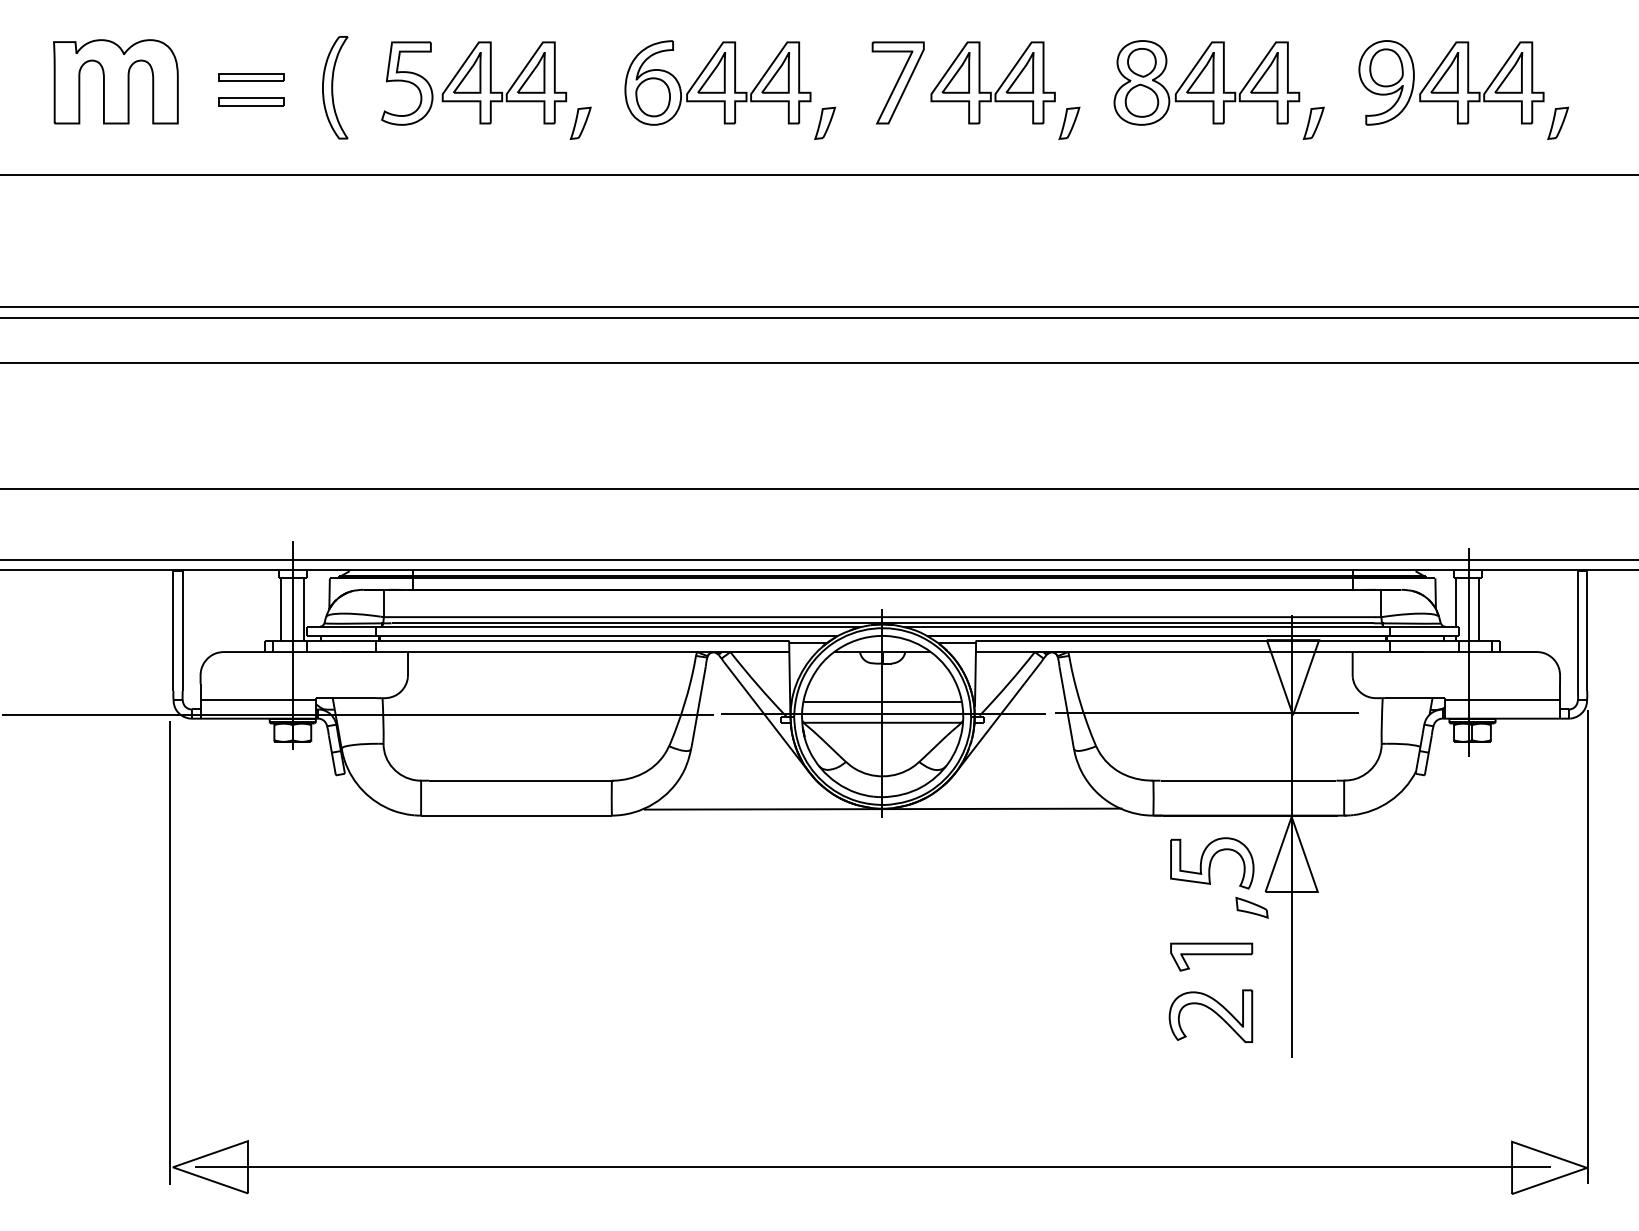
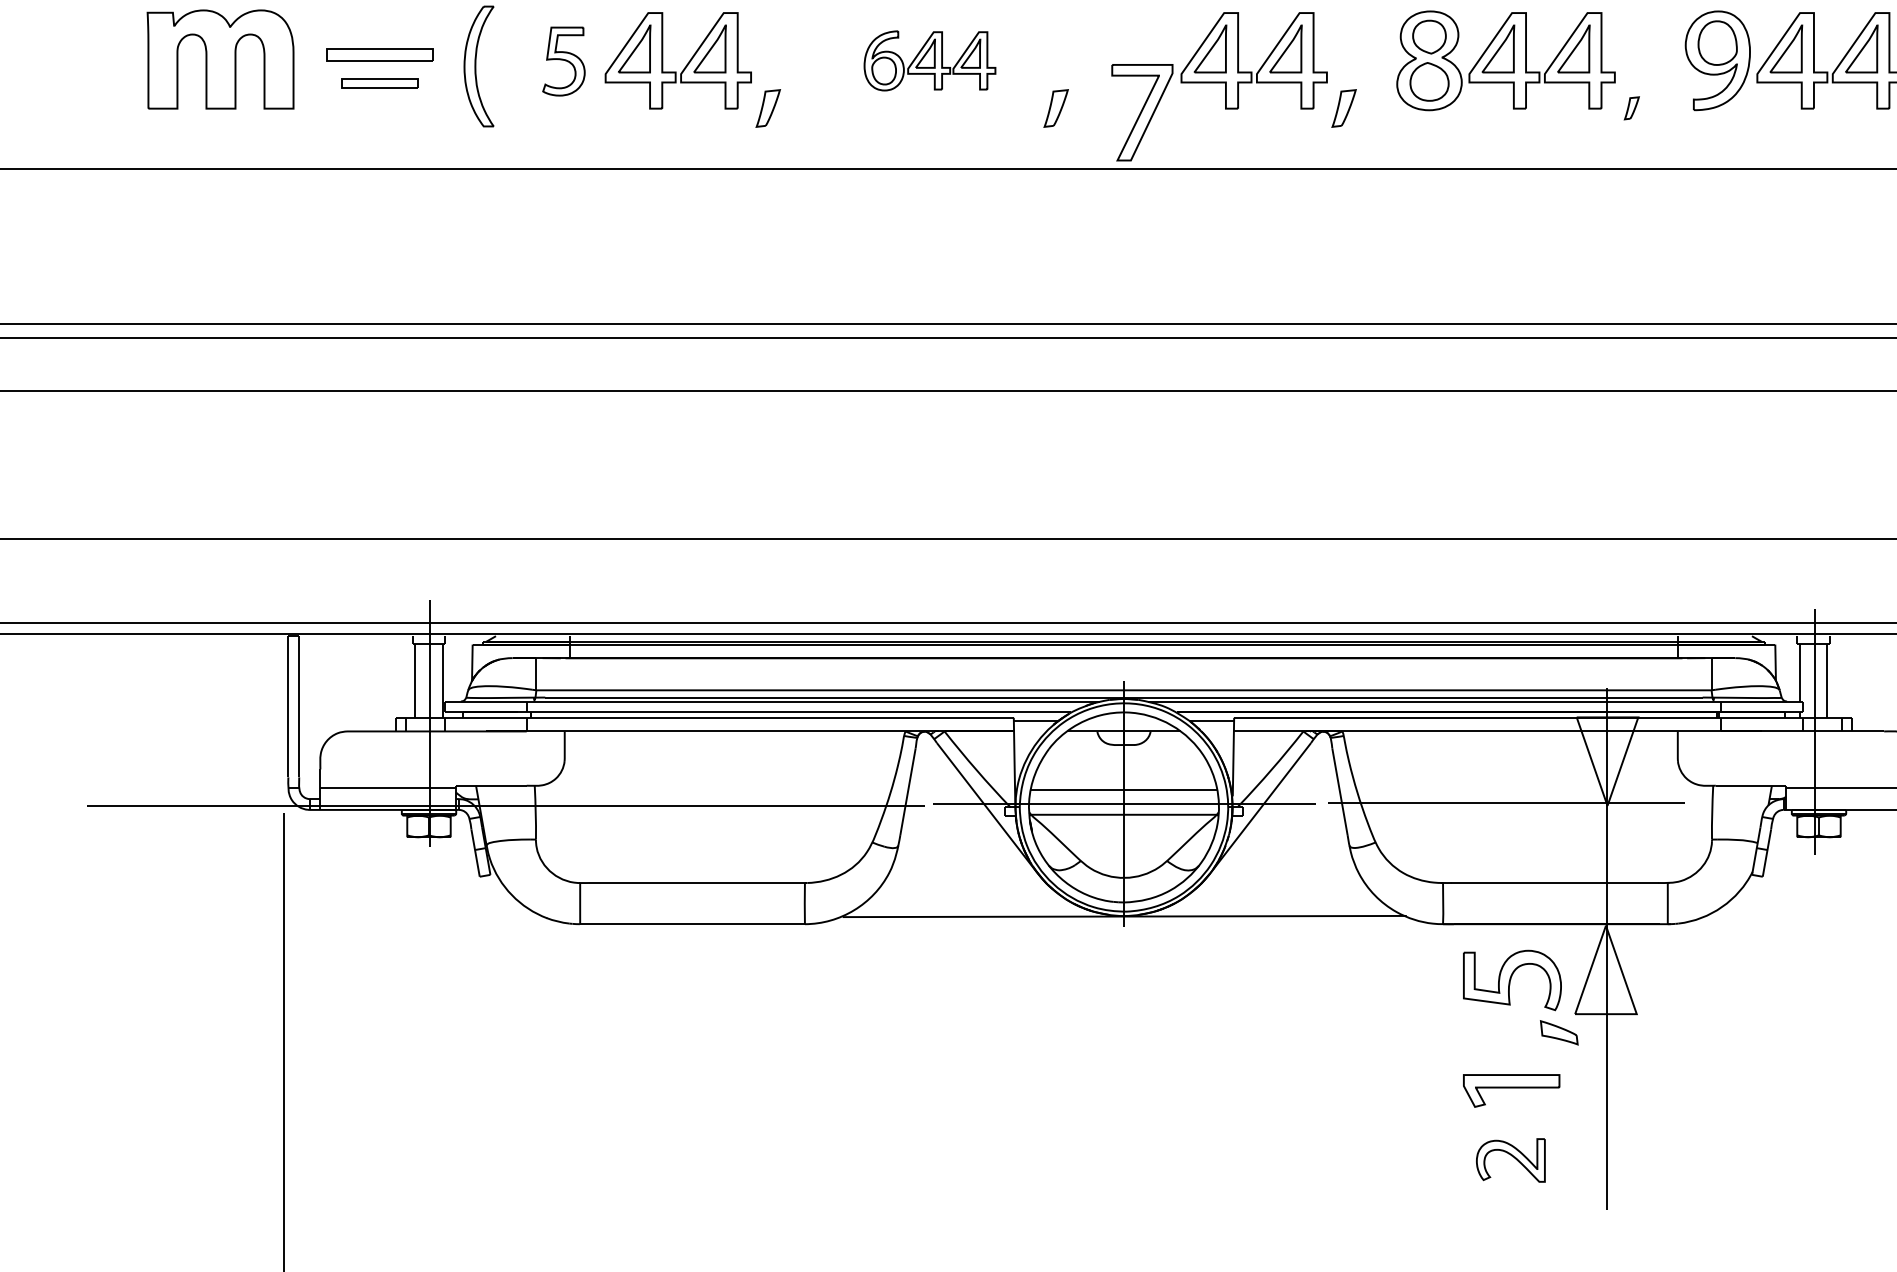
part: (251, 77) -> (380, 54), size x1.4
part: (717, 82) -> (929, 60), size x0.6
part: (897, 82) -> (1141, 112), moved
part: (407, 83) -> (564, 61), size x0.7
part: (1313, 122) -> (1631, 107), size x0.6
part: (1210, 1015) -> (1510, 1159), size x0.7

